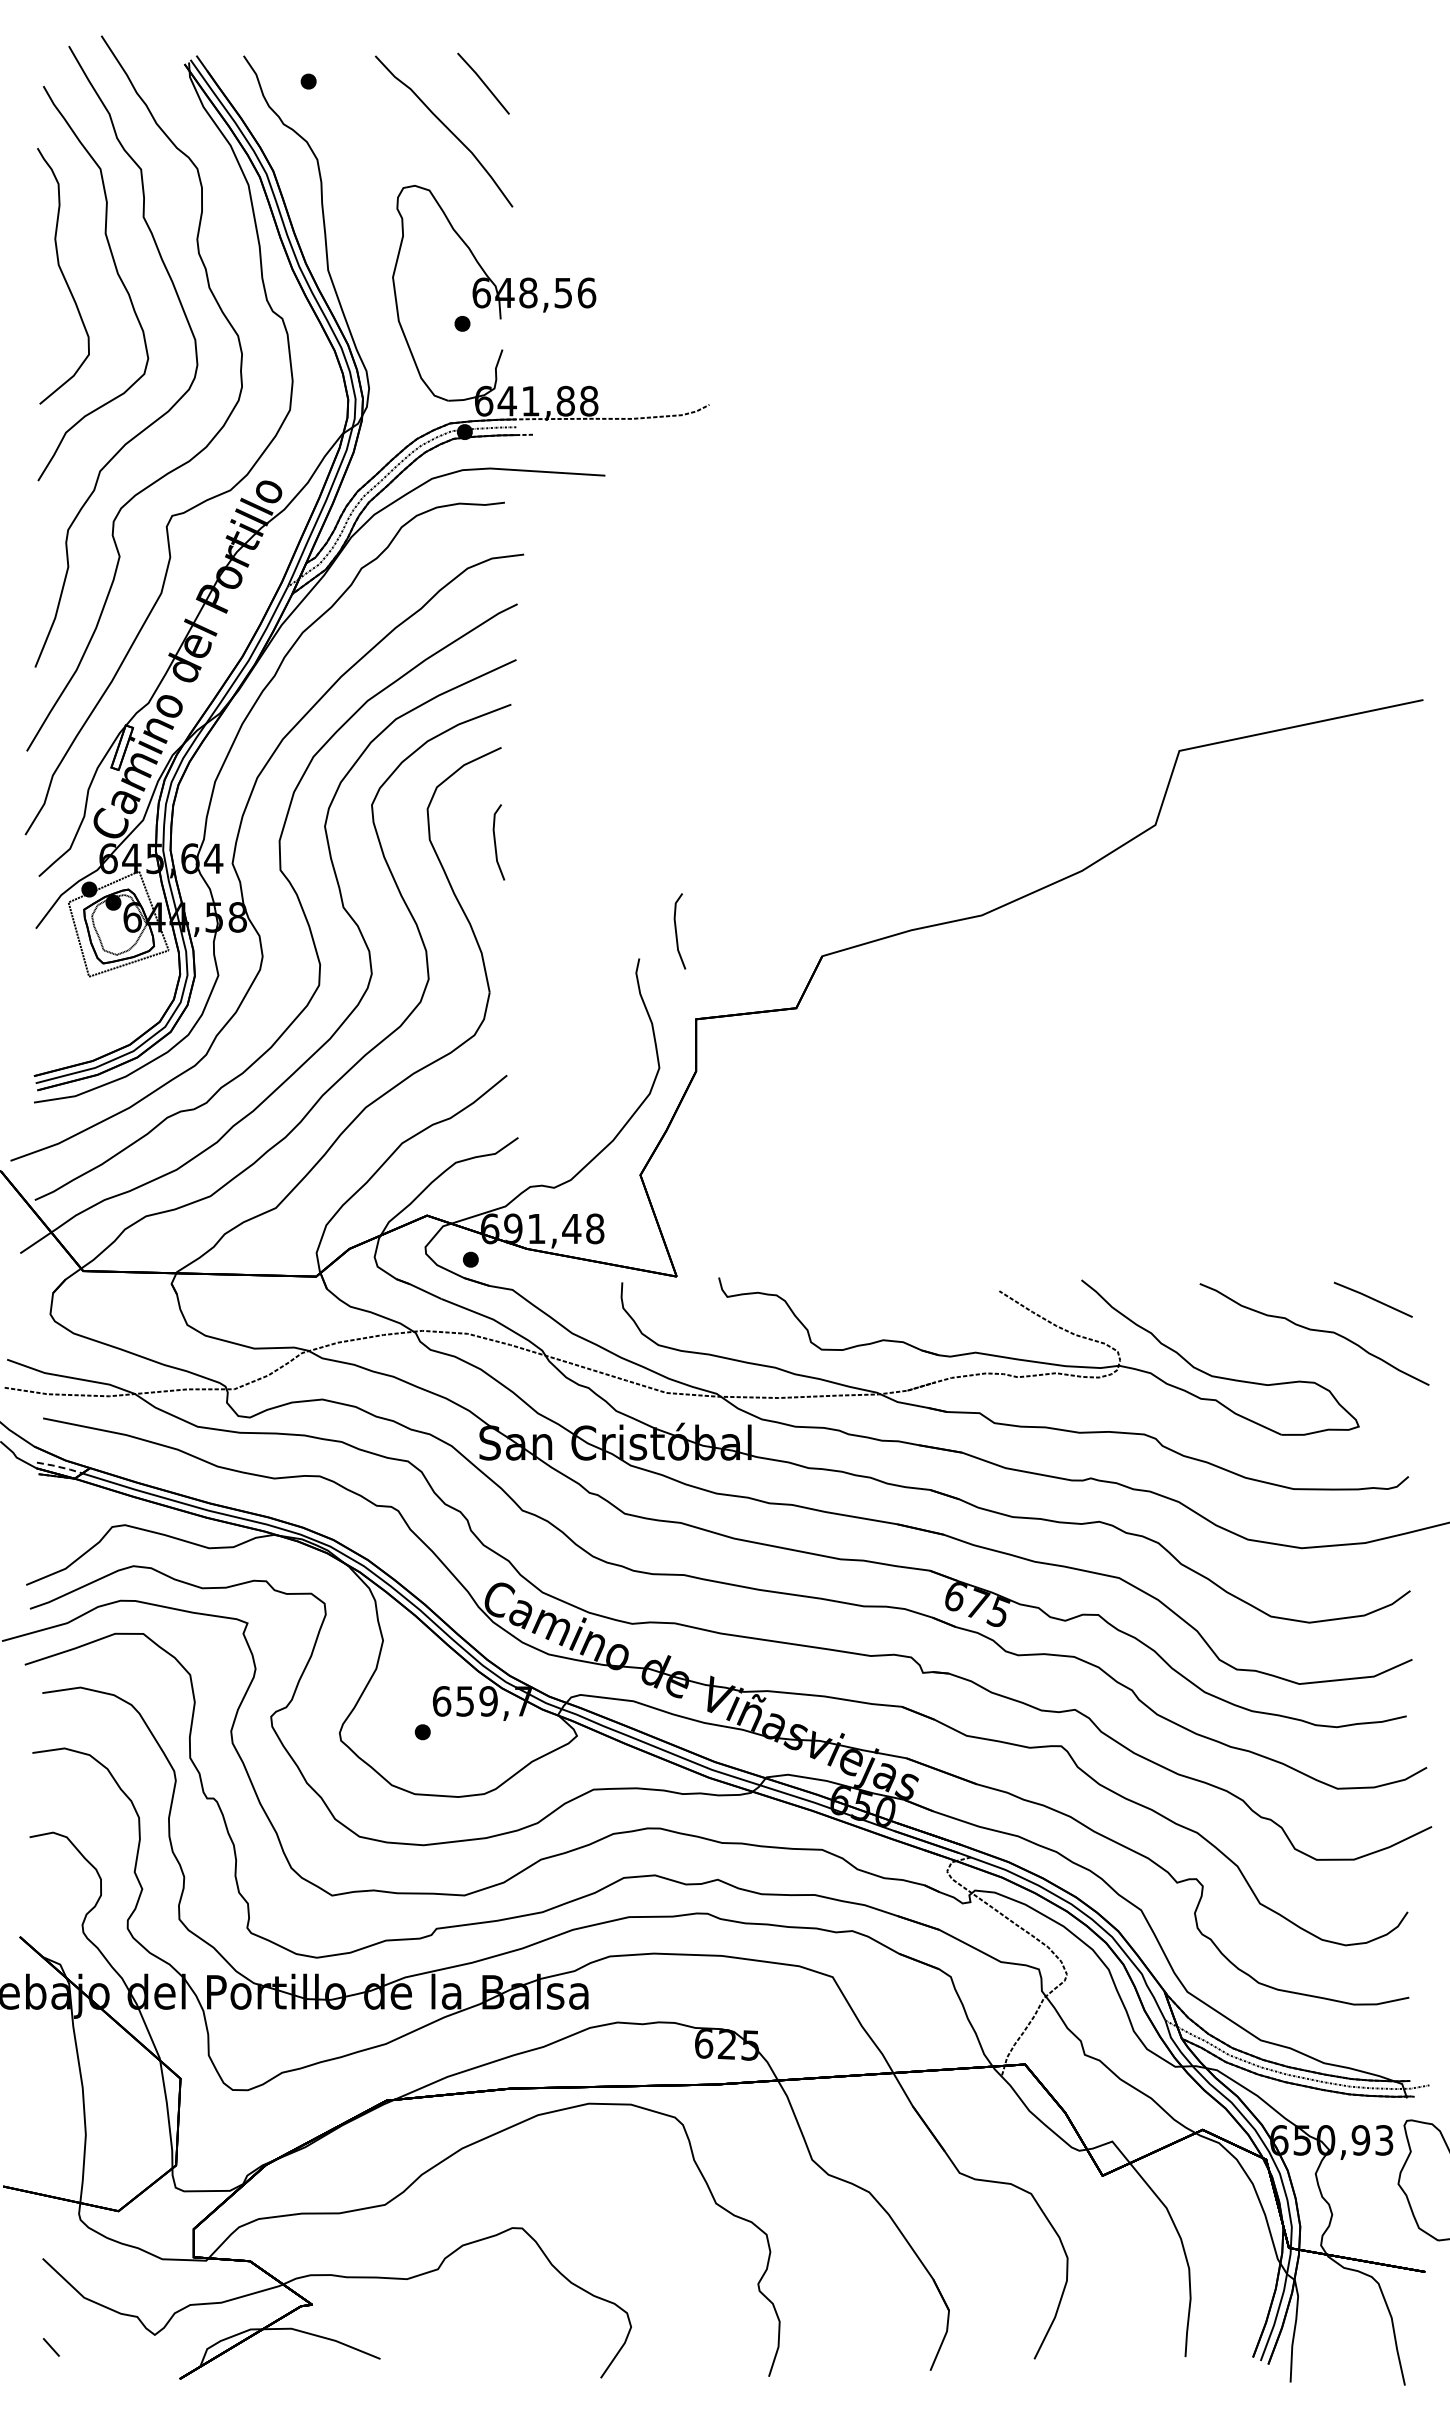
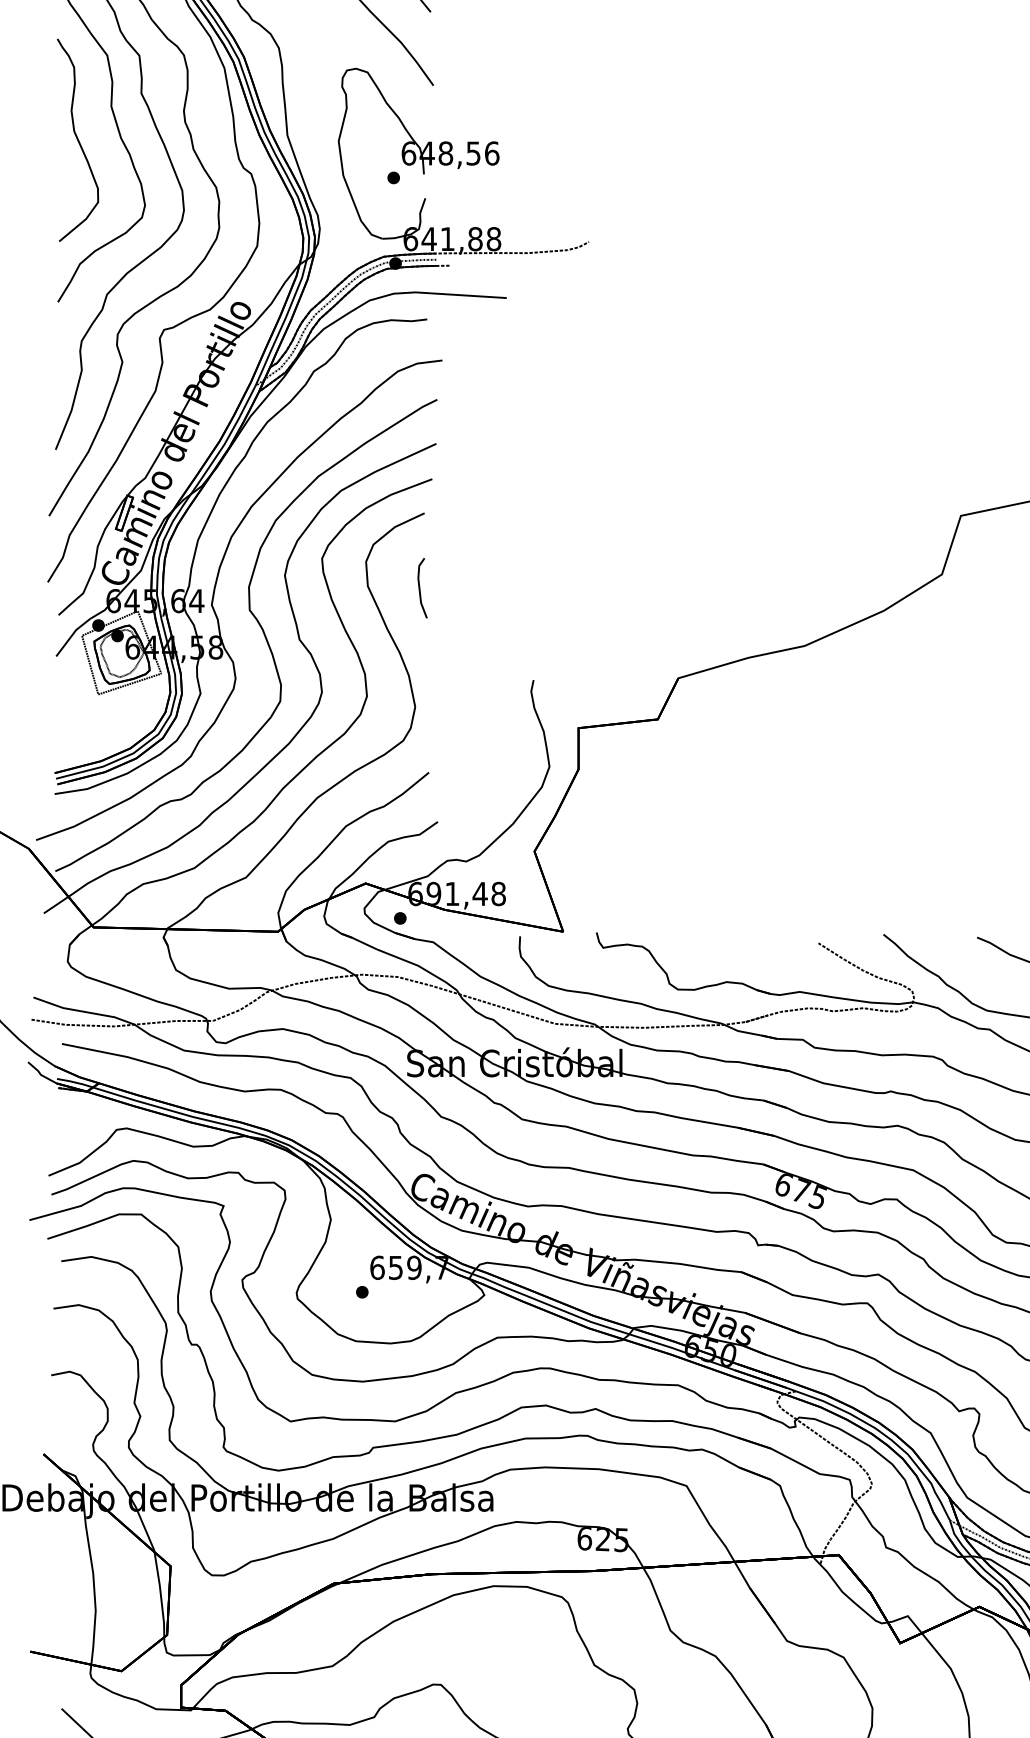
line: (677, 933) -> (563, 660), removed
line: (59, 1467) -> (74, 1082), dashed -> solid

